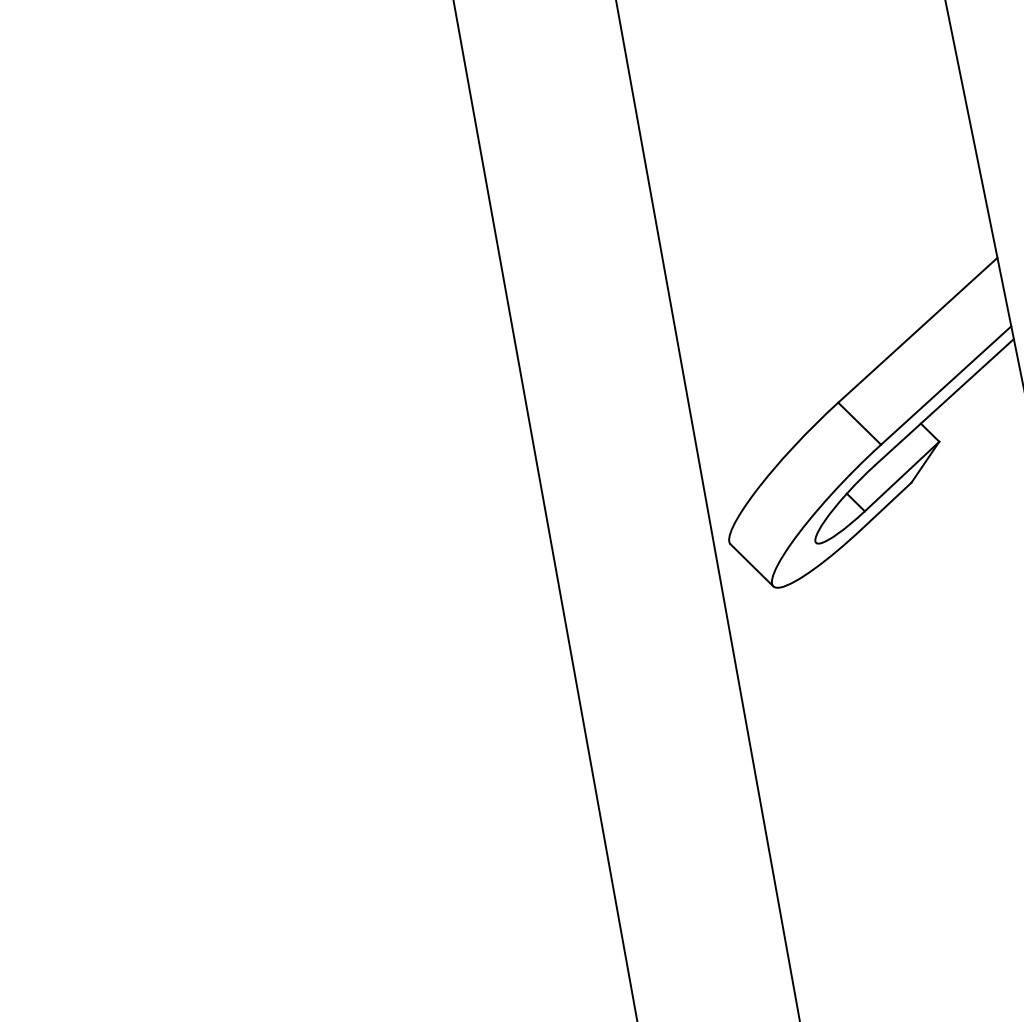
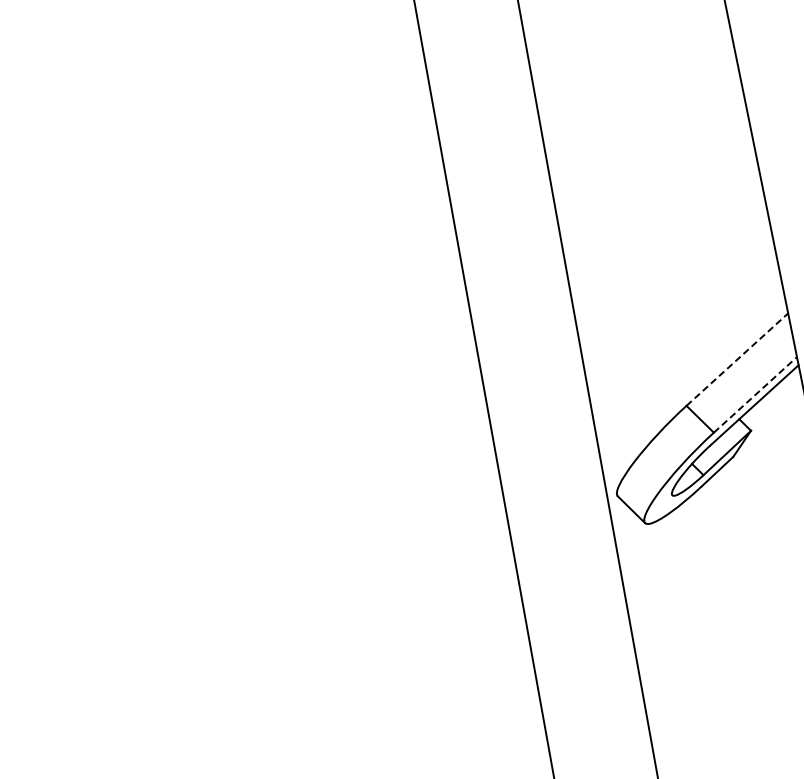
line: (918, 330) -> (737, 359), solid -> dashed
line: (946, 384) -> (755, 394), solid -> dashed

